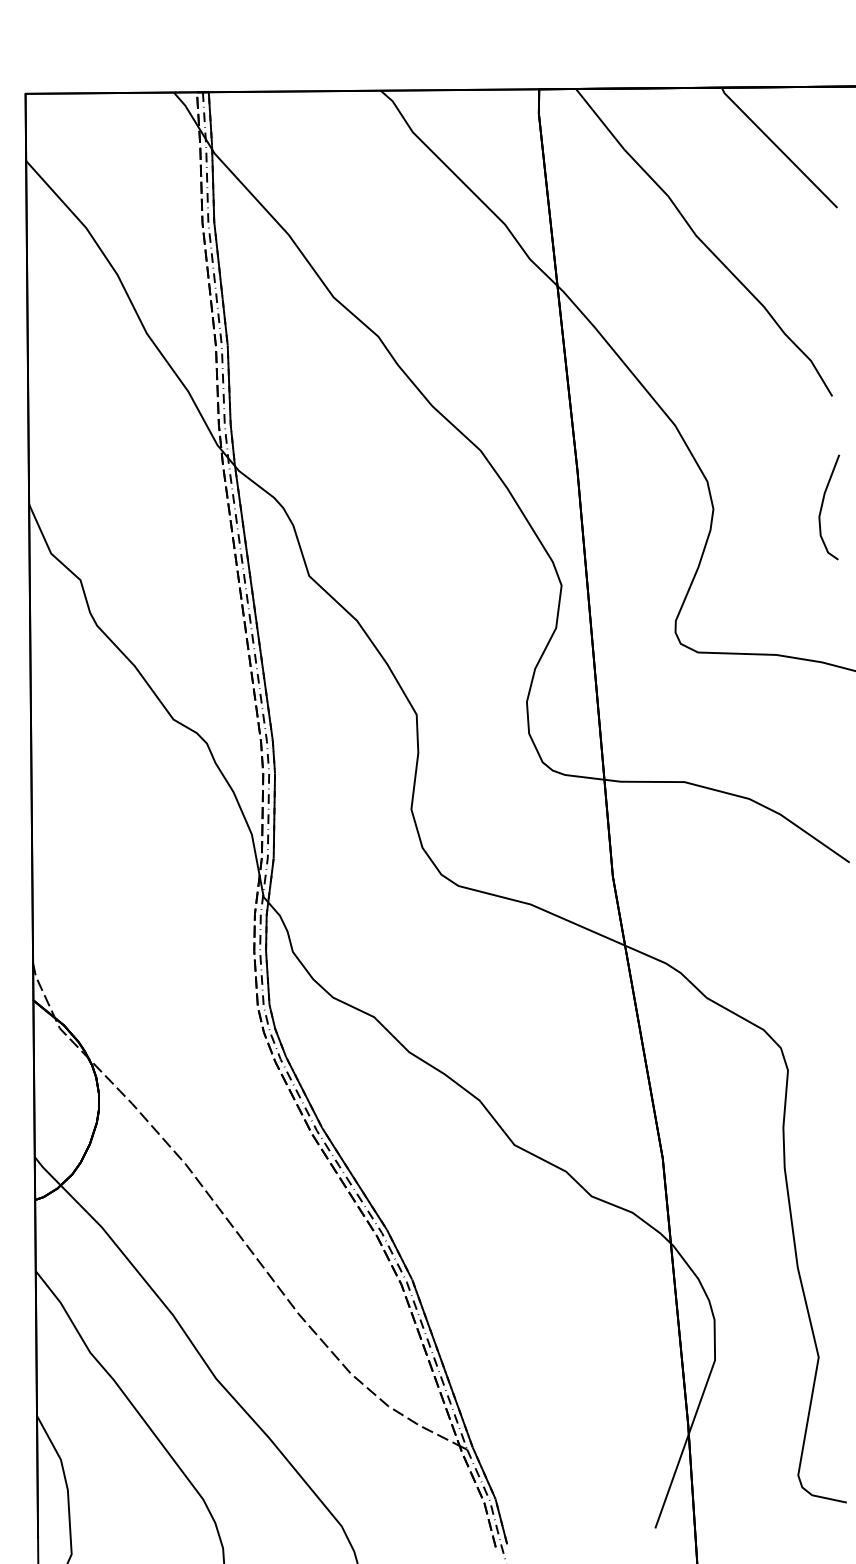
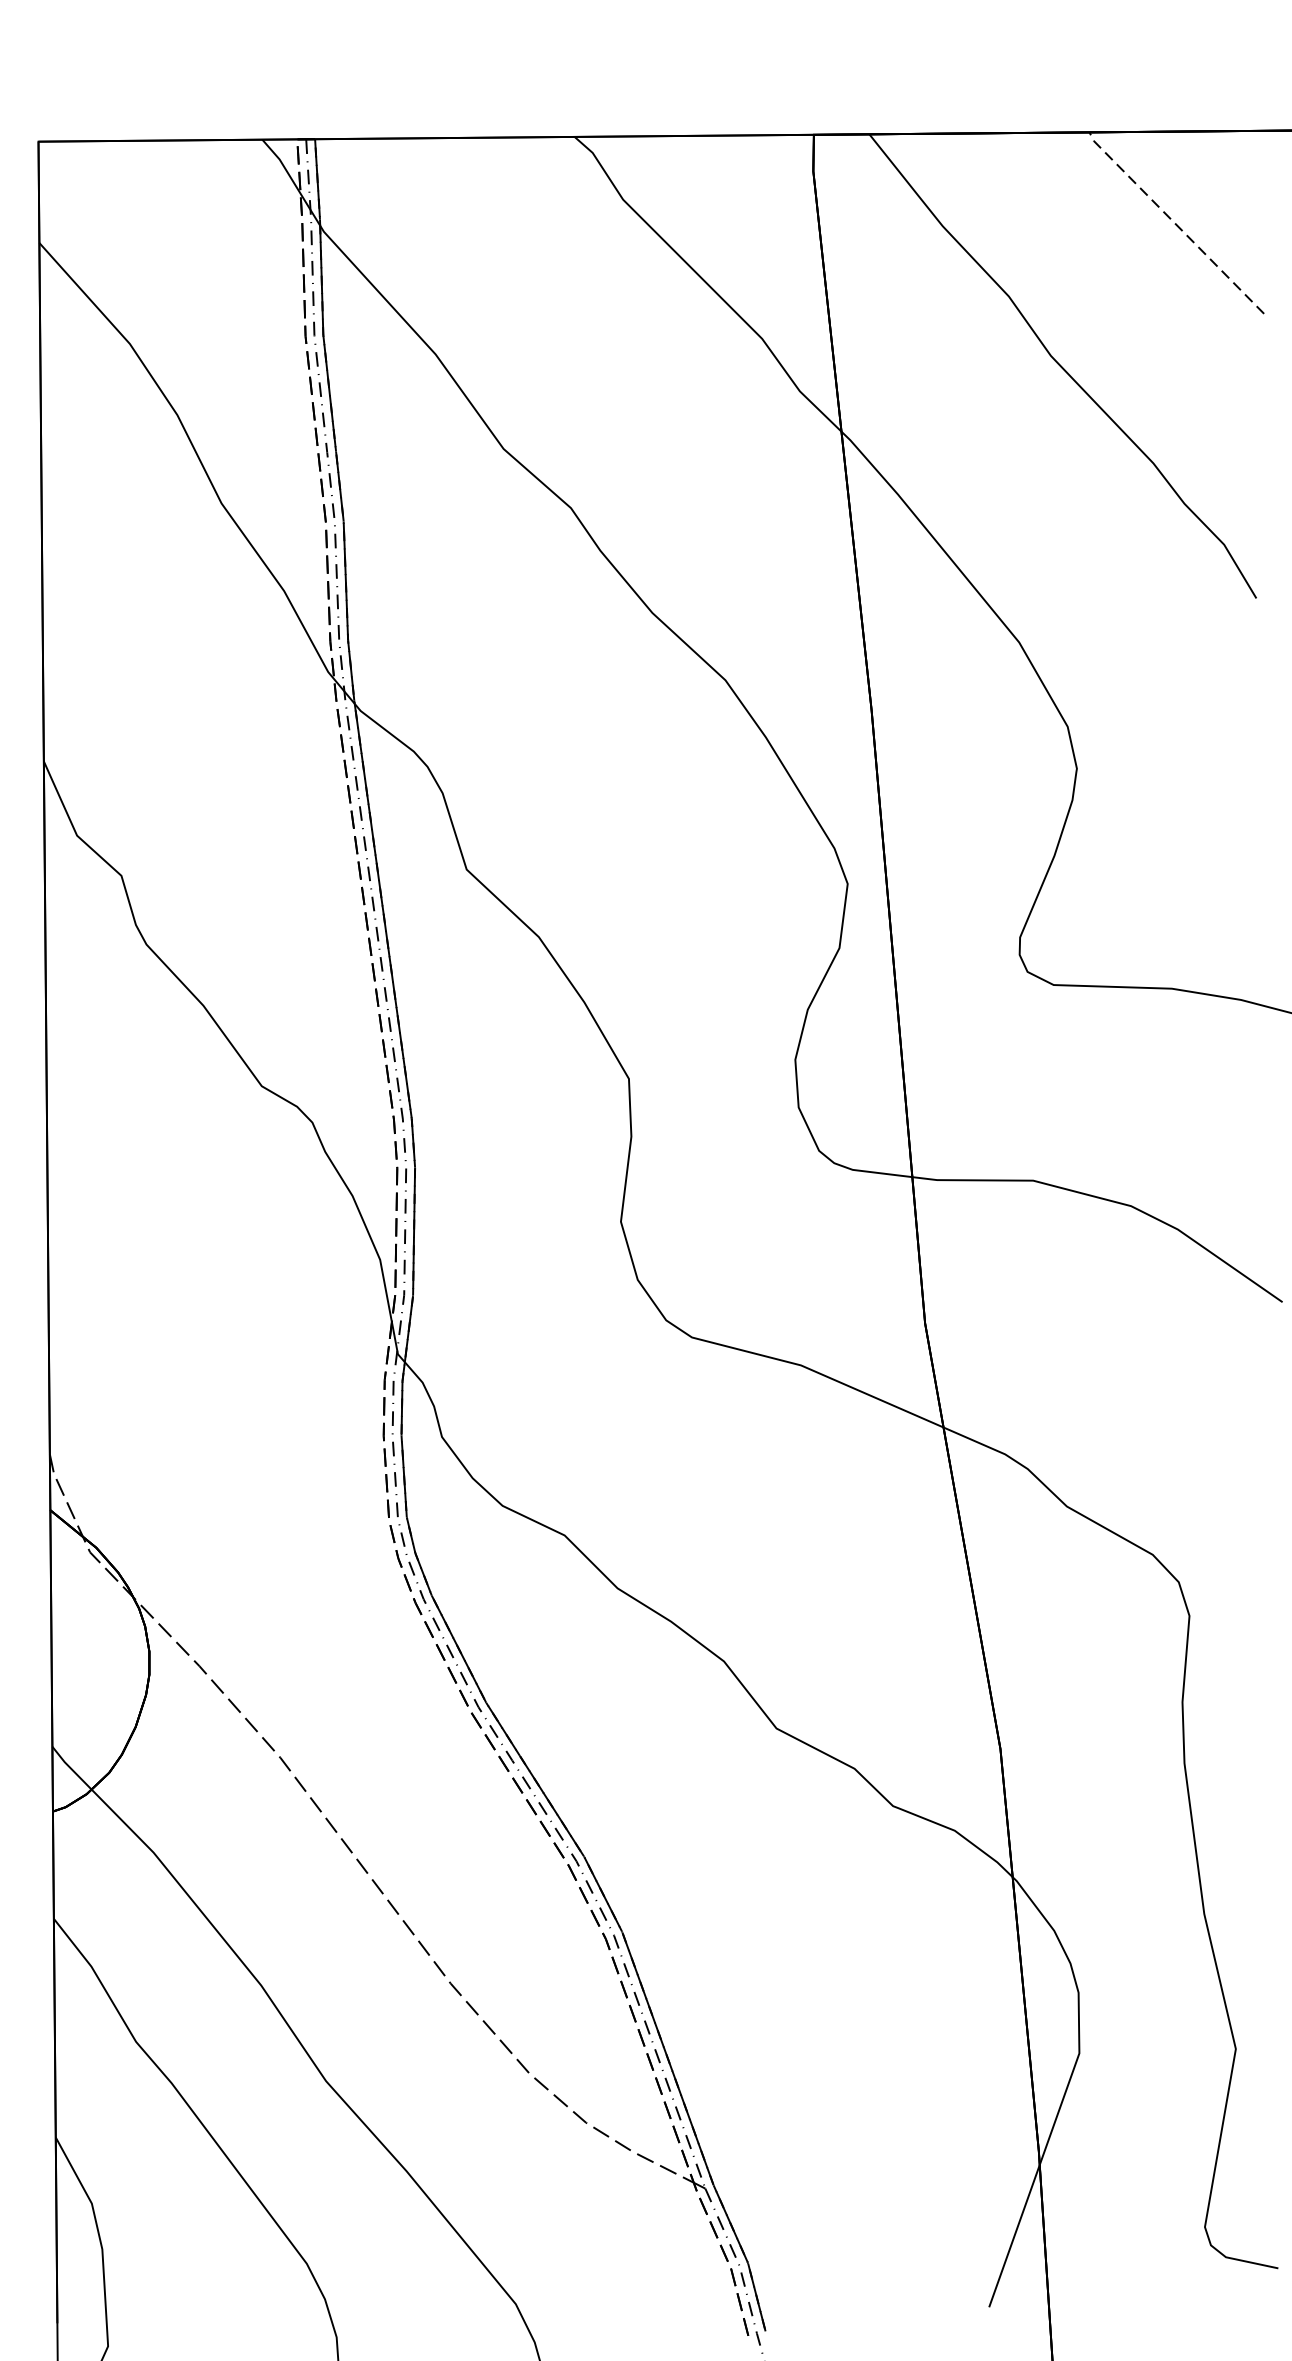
line: (777, 147) -> (1173, 222), solid -> dashed
curve: (823, 504) -> (1243, 761), removed

